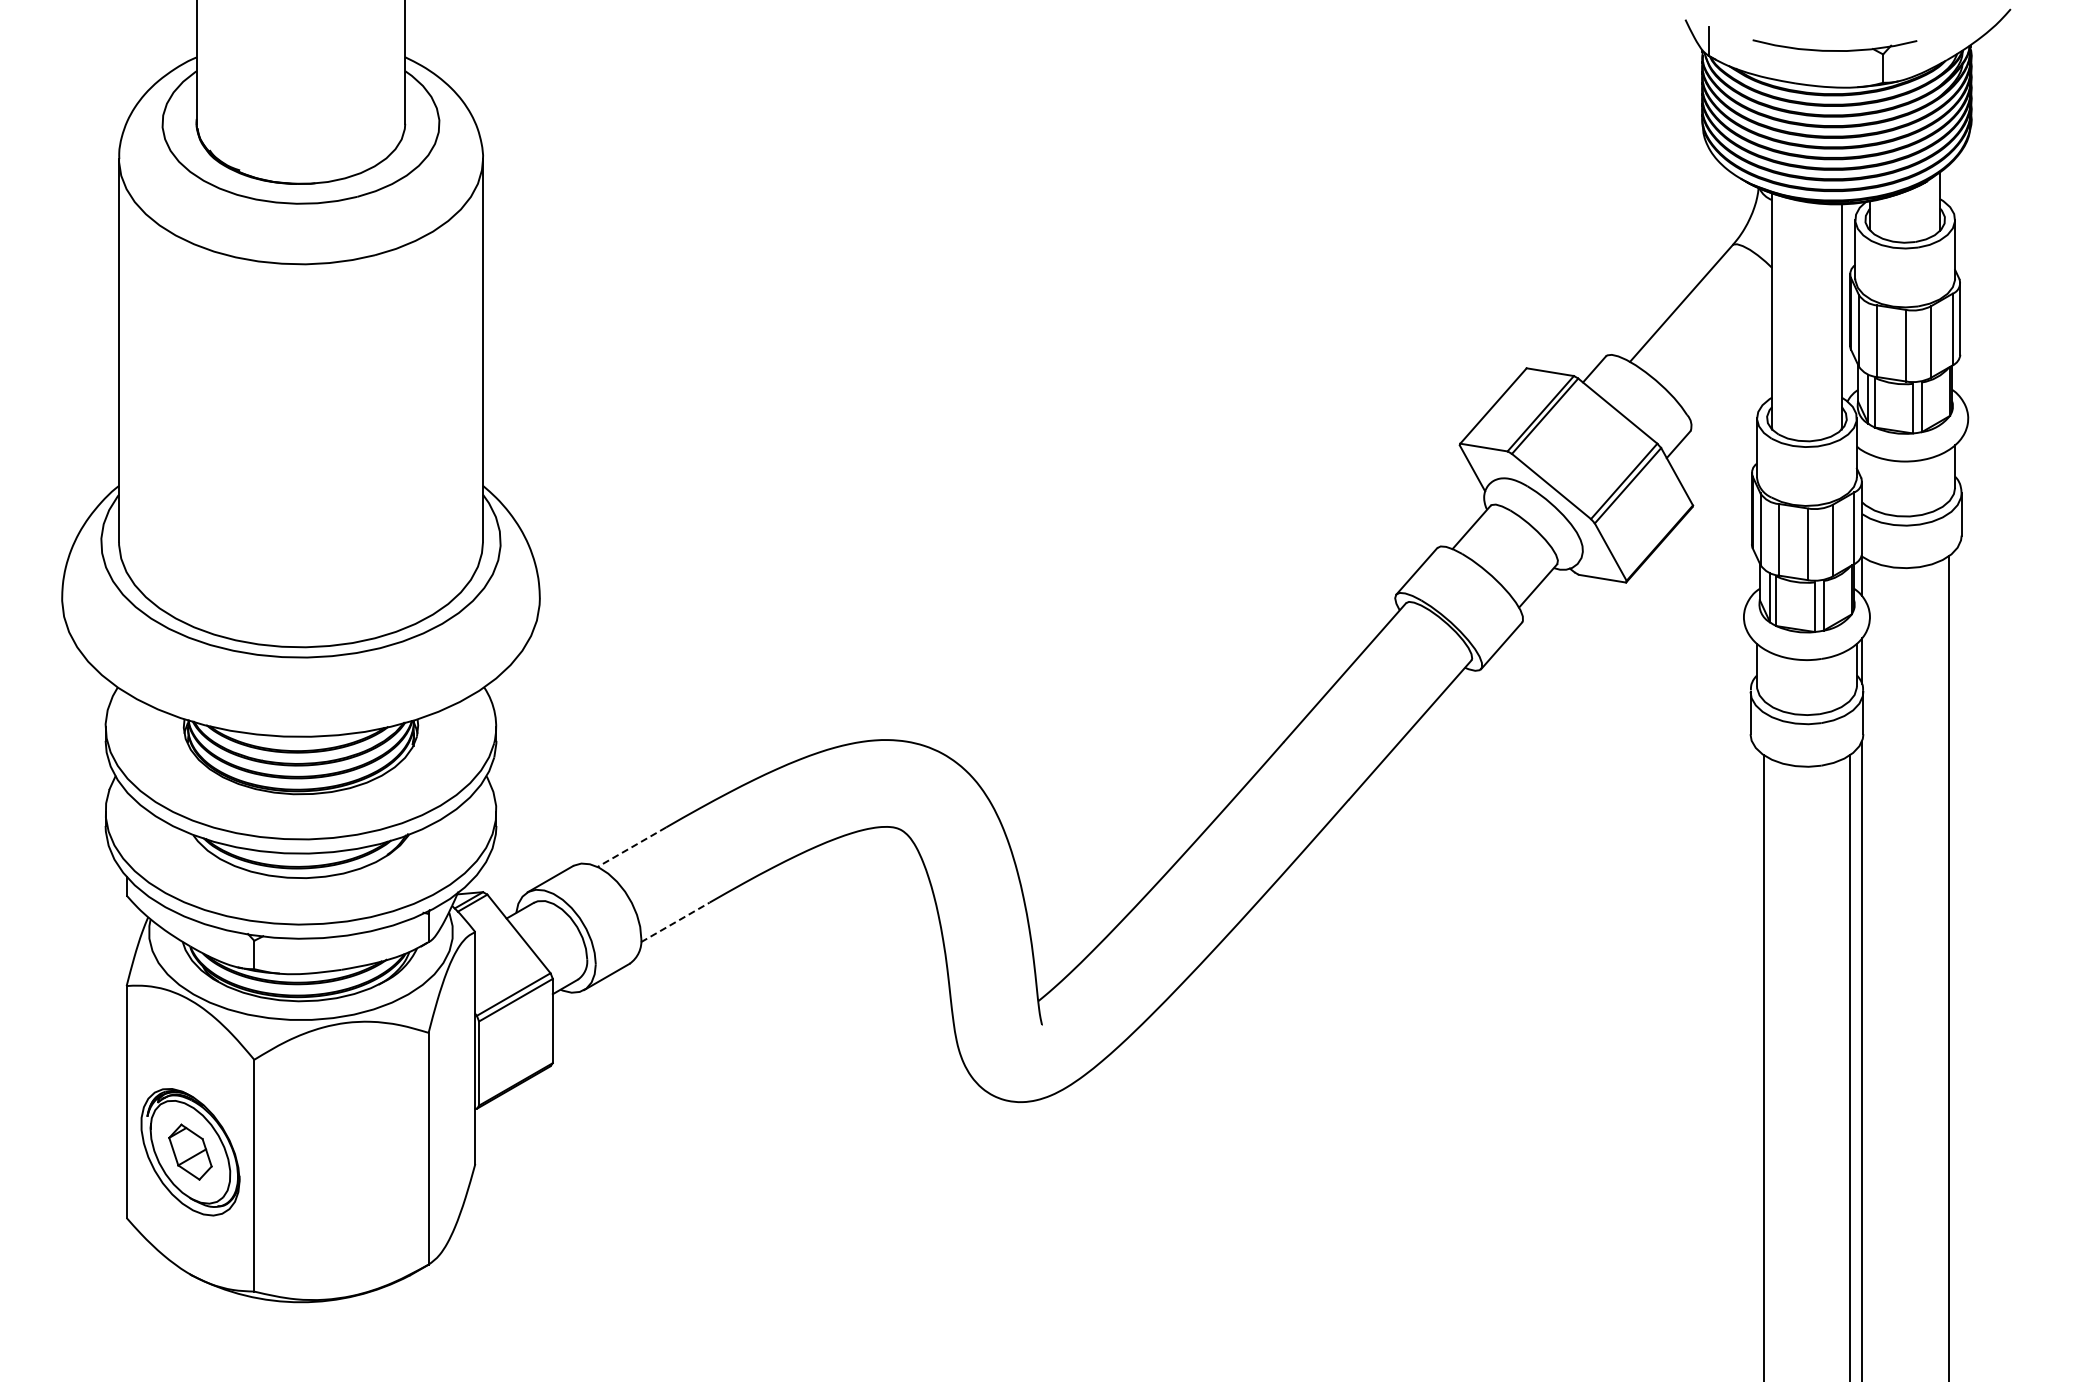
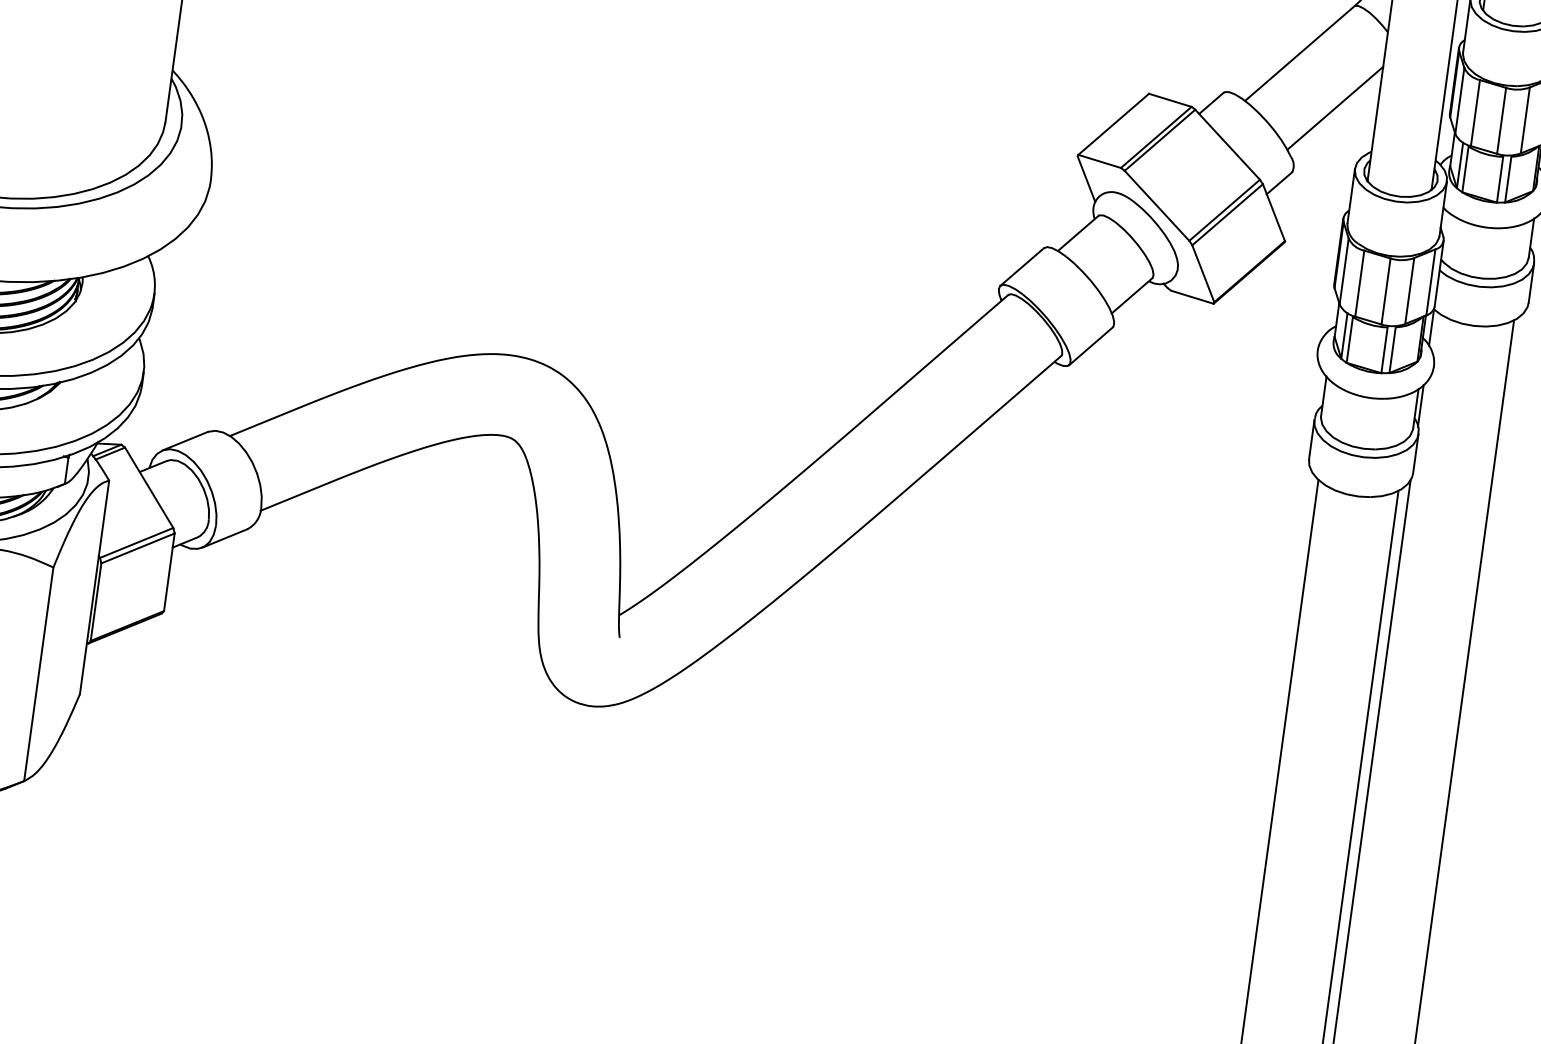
line: (1727, 356) -> (1335, 108), added
line: (631, 847) -> (263, 422), dashed -> solid
line: (675, 922) -> (294, 496), dashed -> solid

